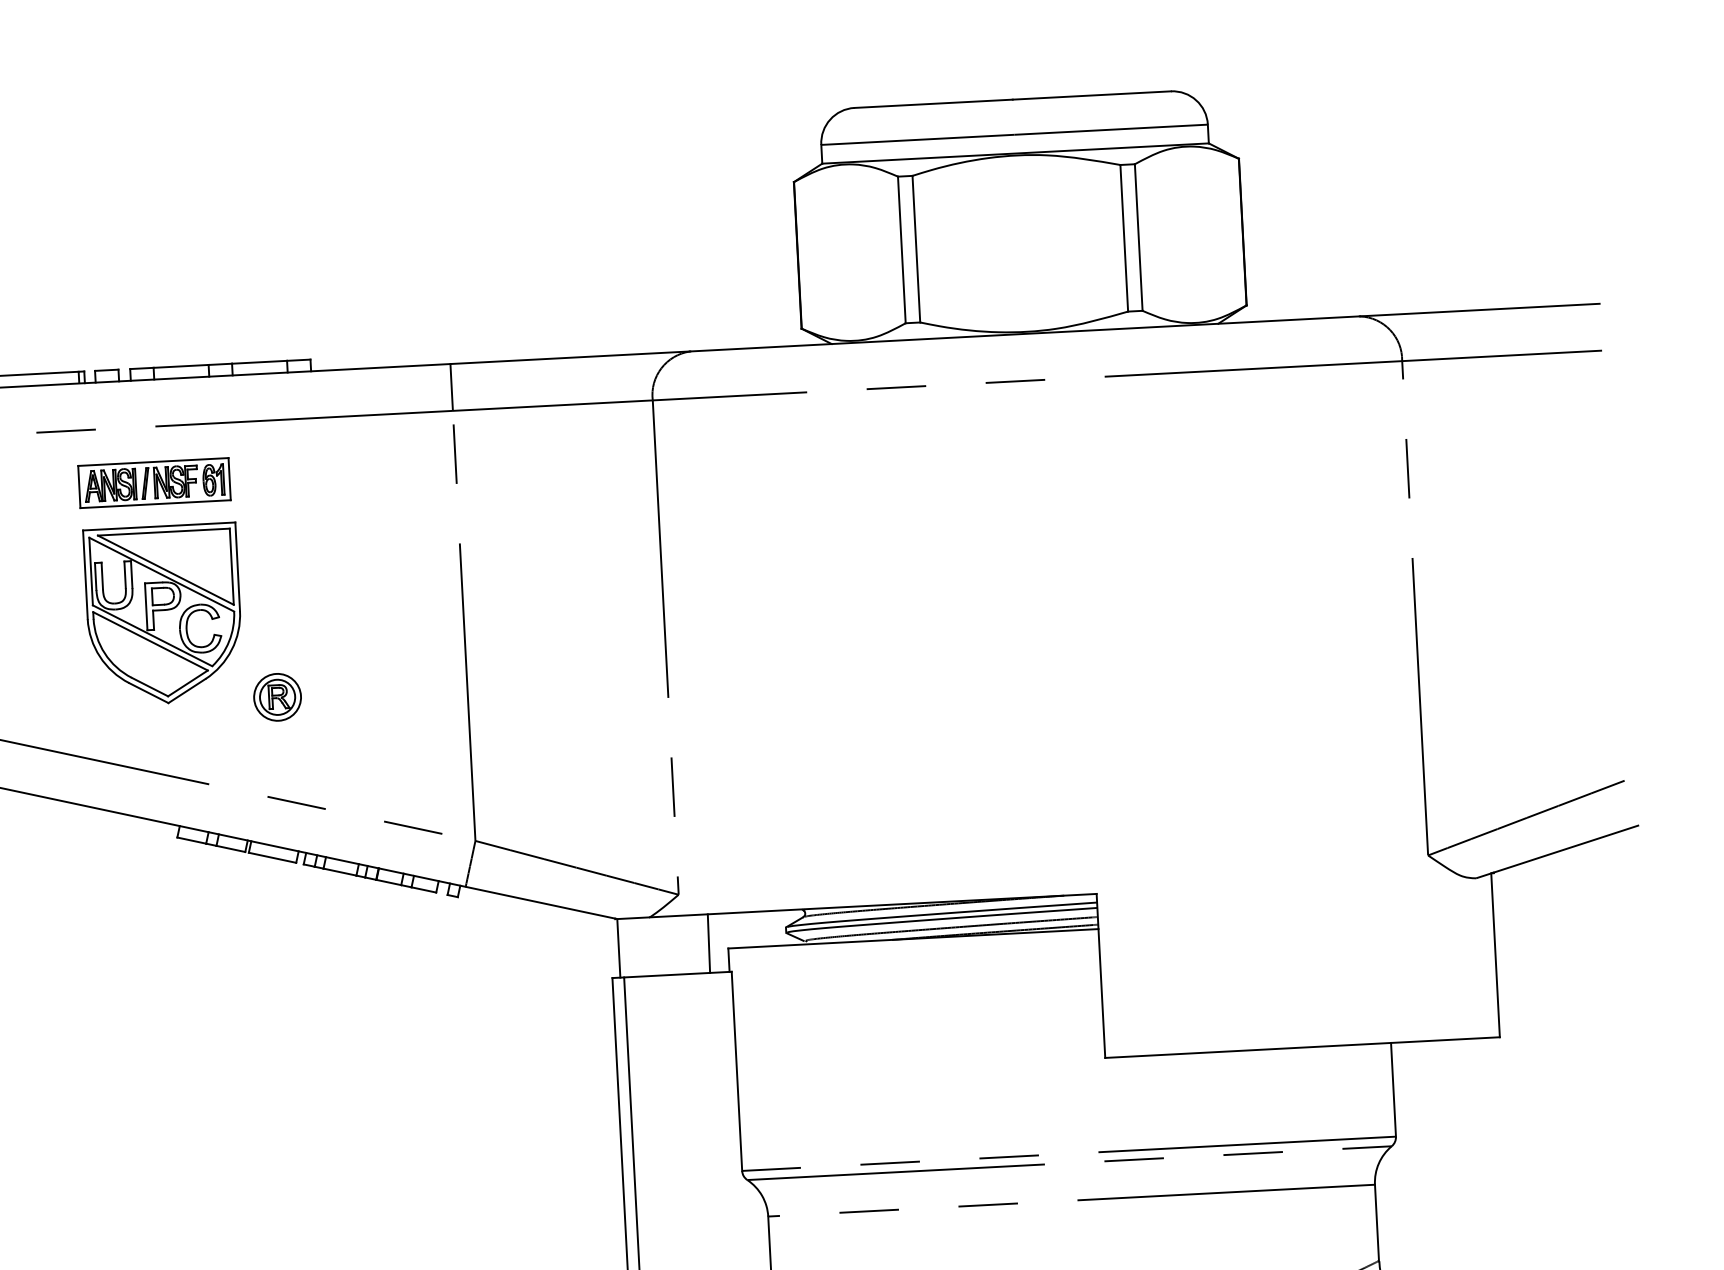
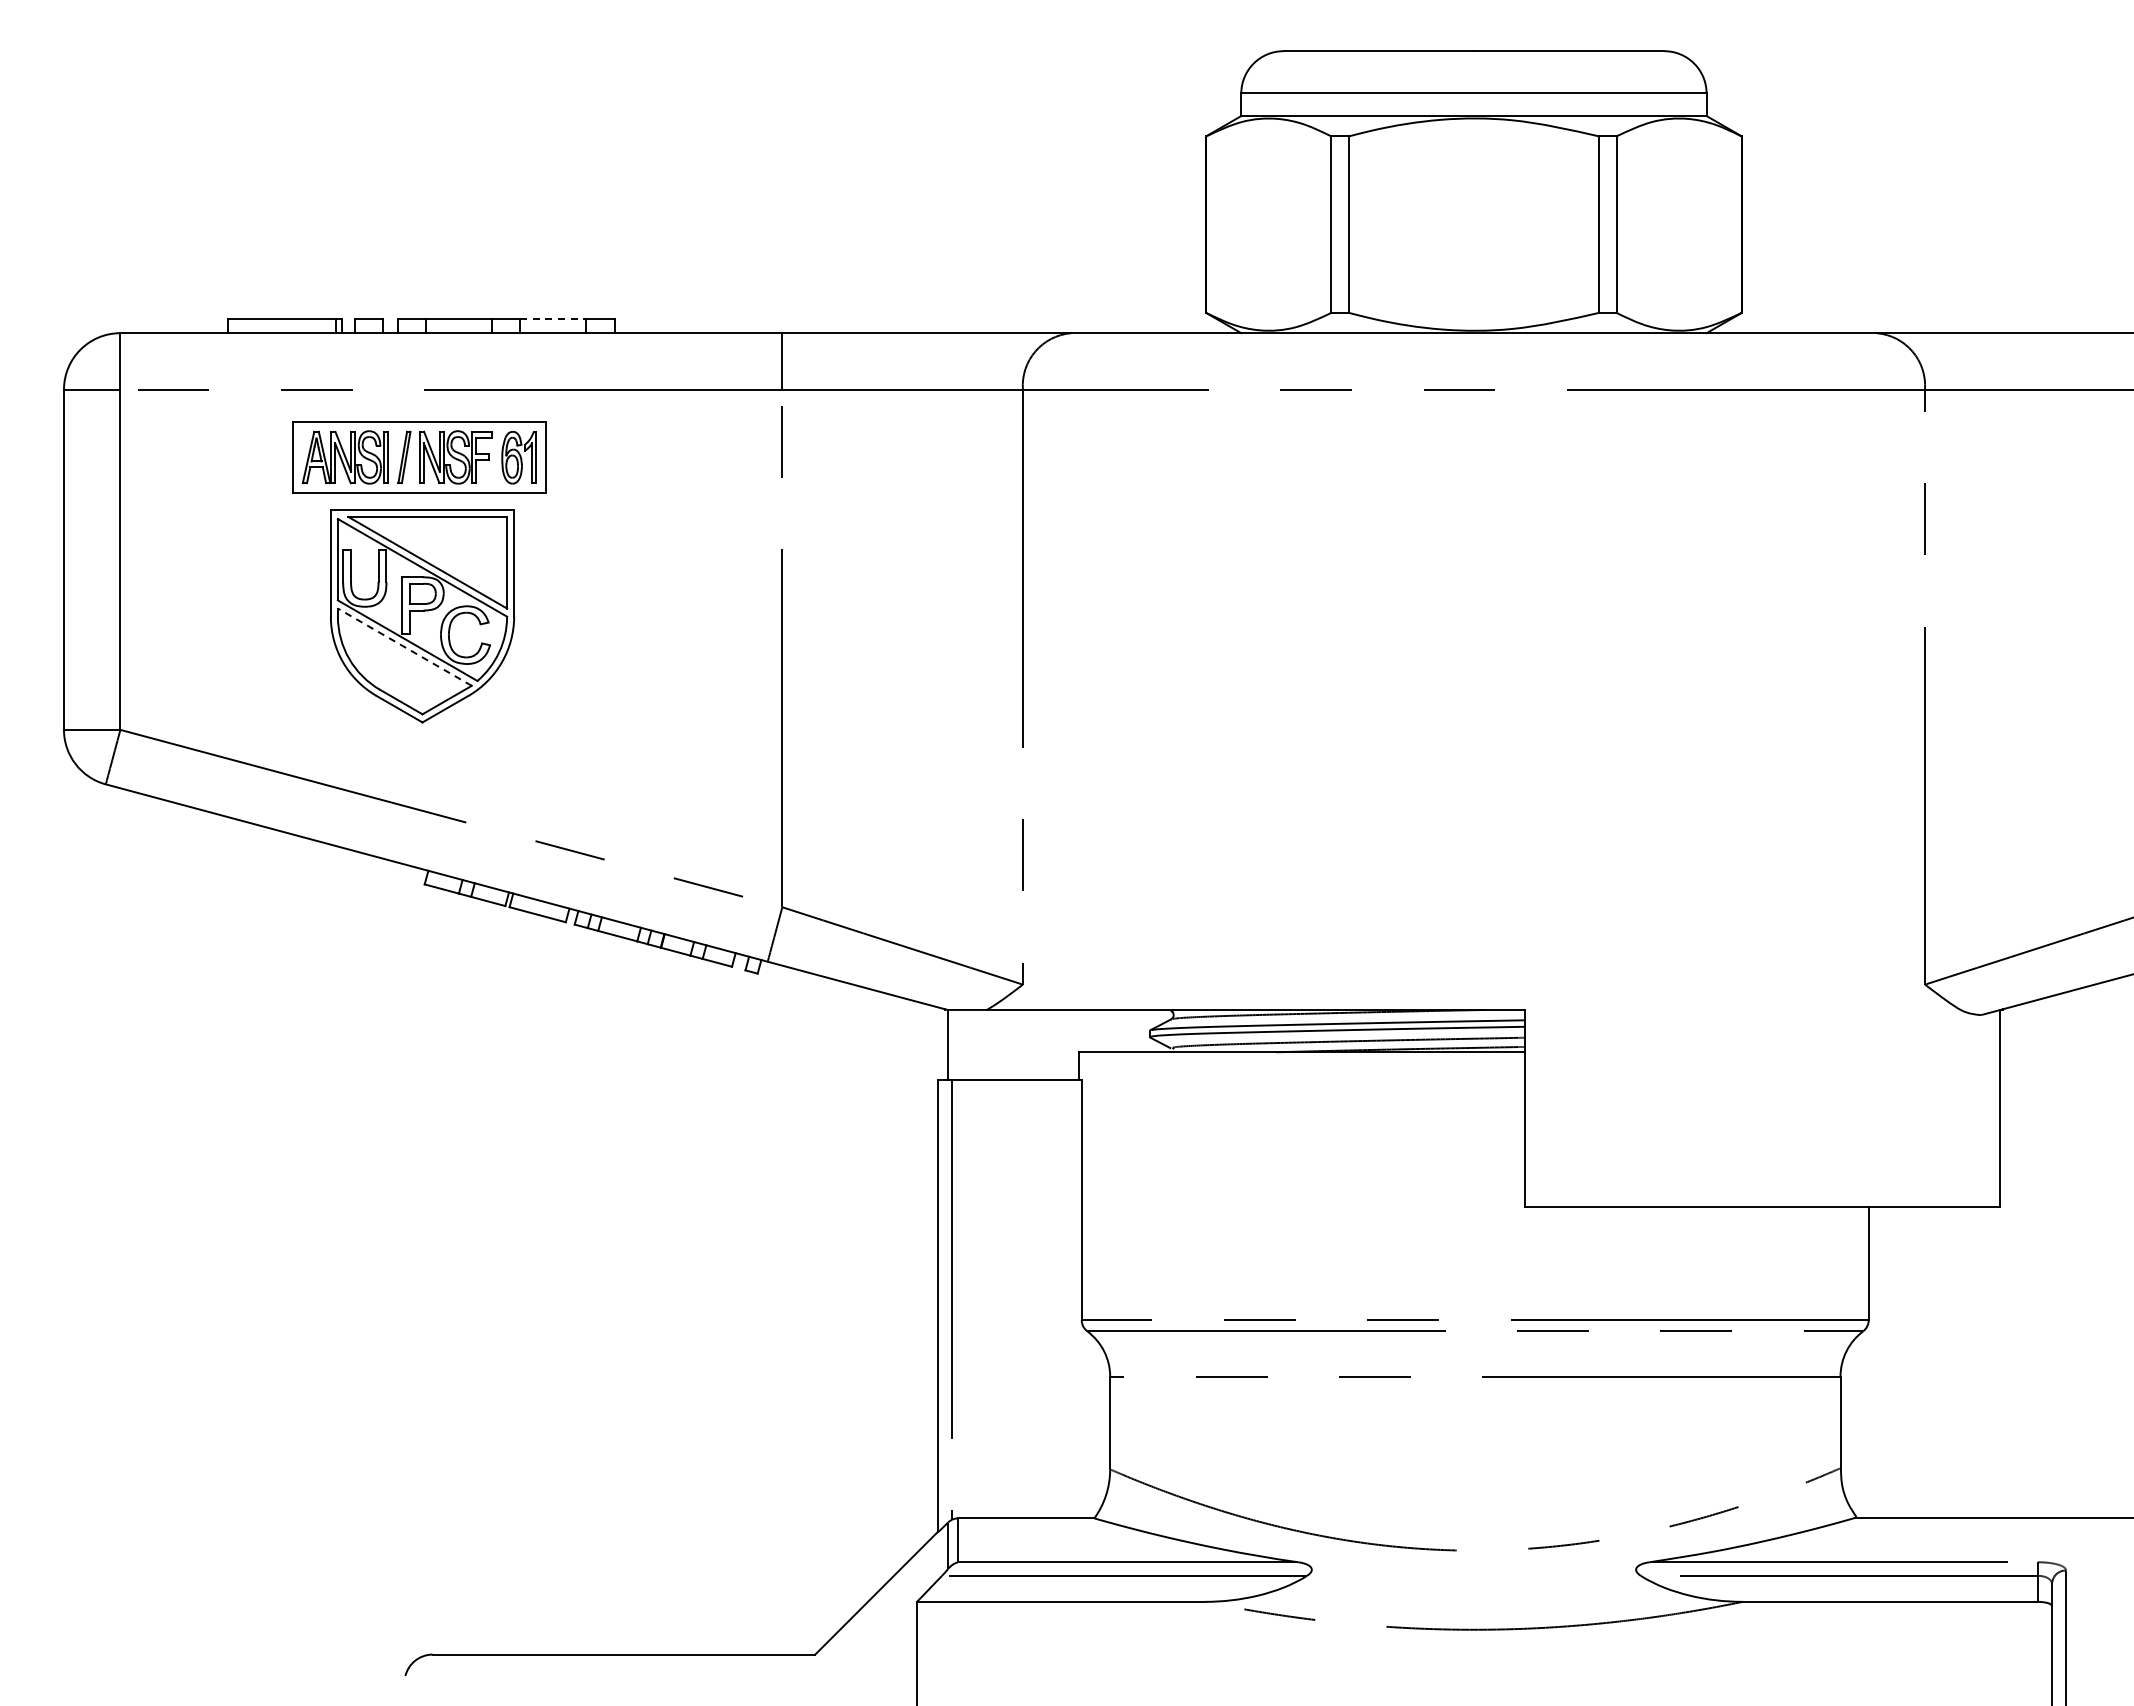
line: (259, 362) -> (553, 319), solid -> dashed
part: (154, 483) -> (419, 457), size x1.4
line: (150, 640) -> (404, 646), solid -> dashed
part: (277, 697) -> (553, 722), removed
line: (708, 943) -> (1055, 1044), removed

